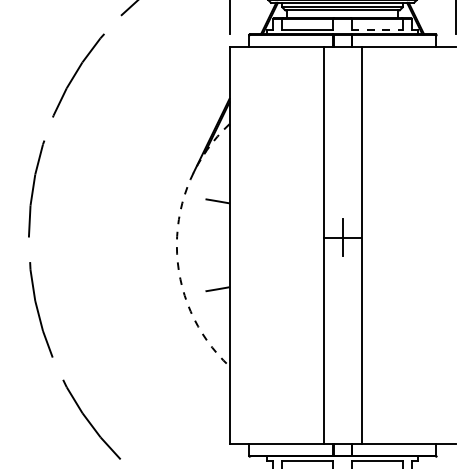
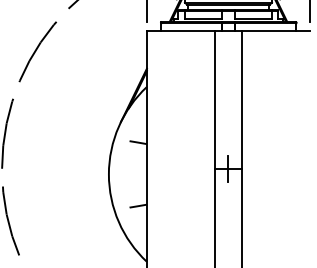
line: (377, 29) -> (253, 18), dashed -> solid
arc: (176, 245) -> (108, 174), dashed -> solid

